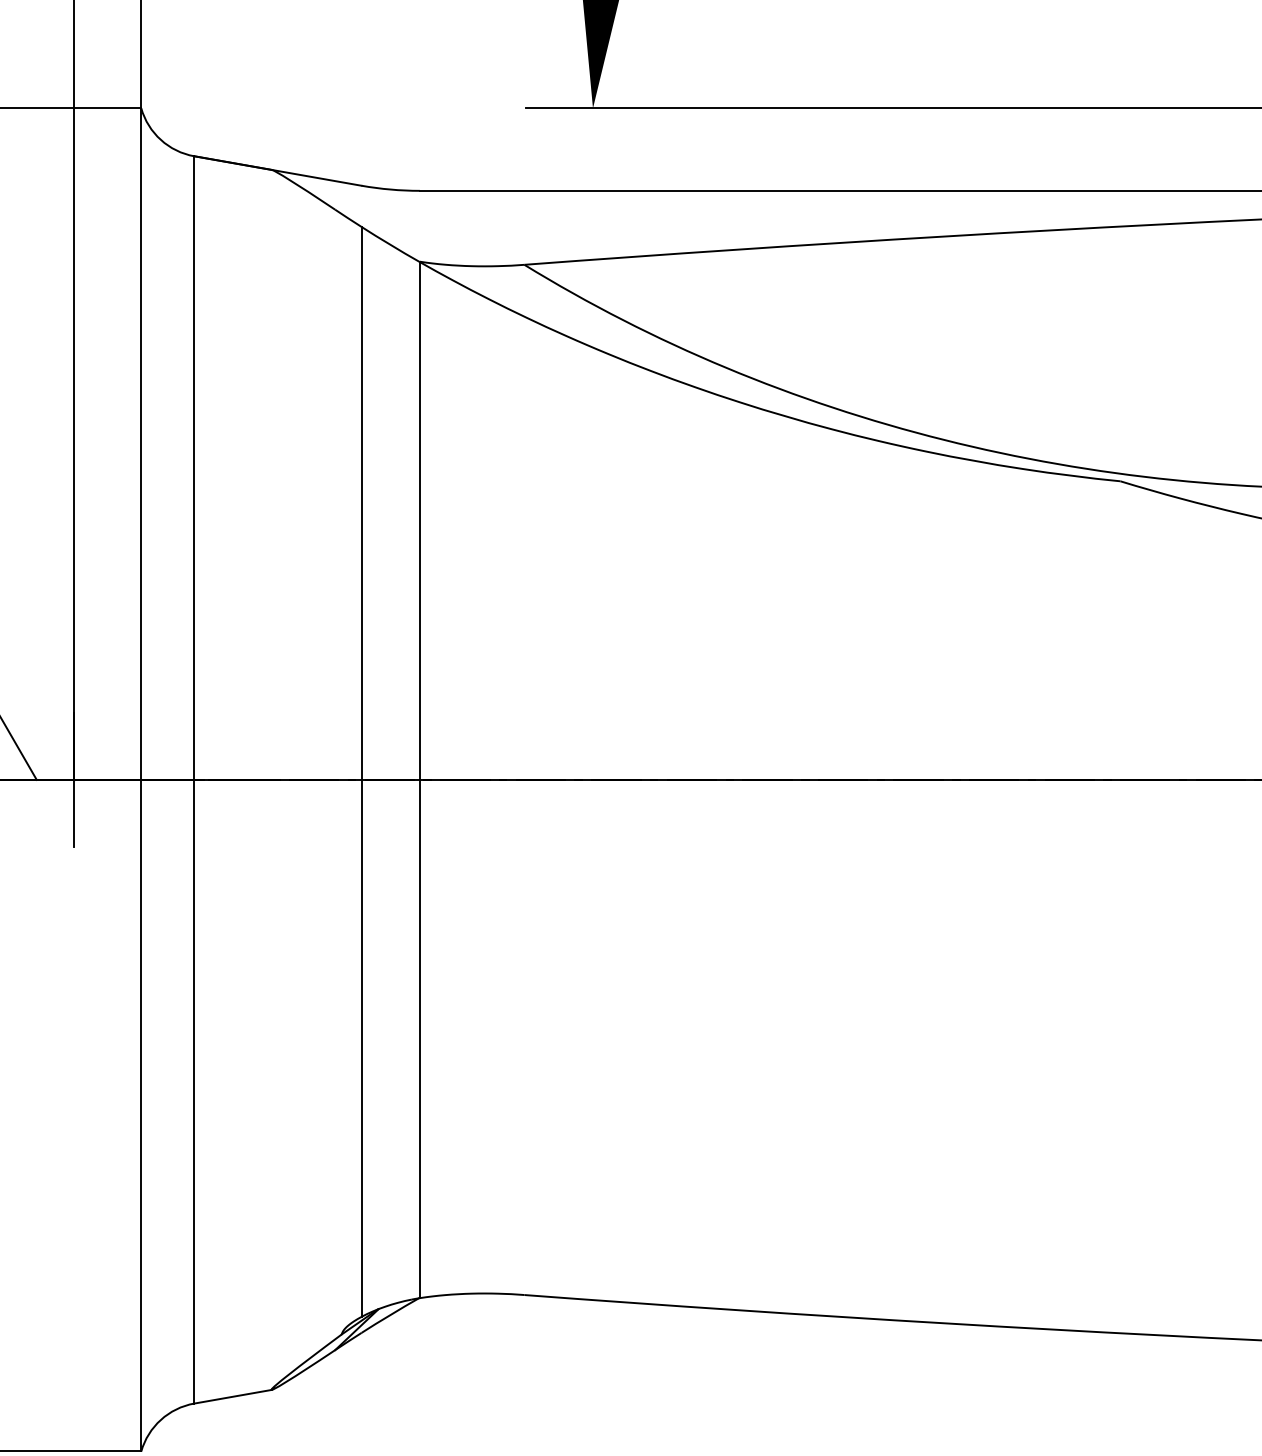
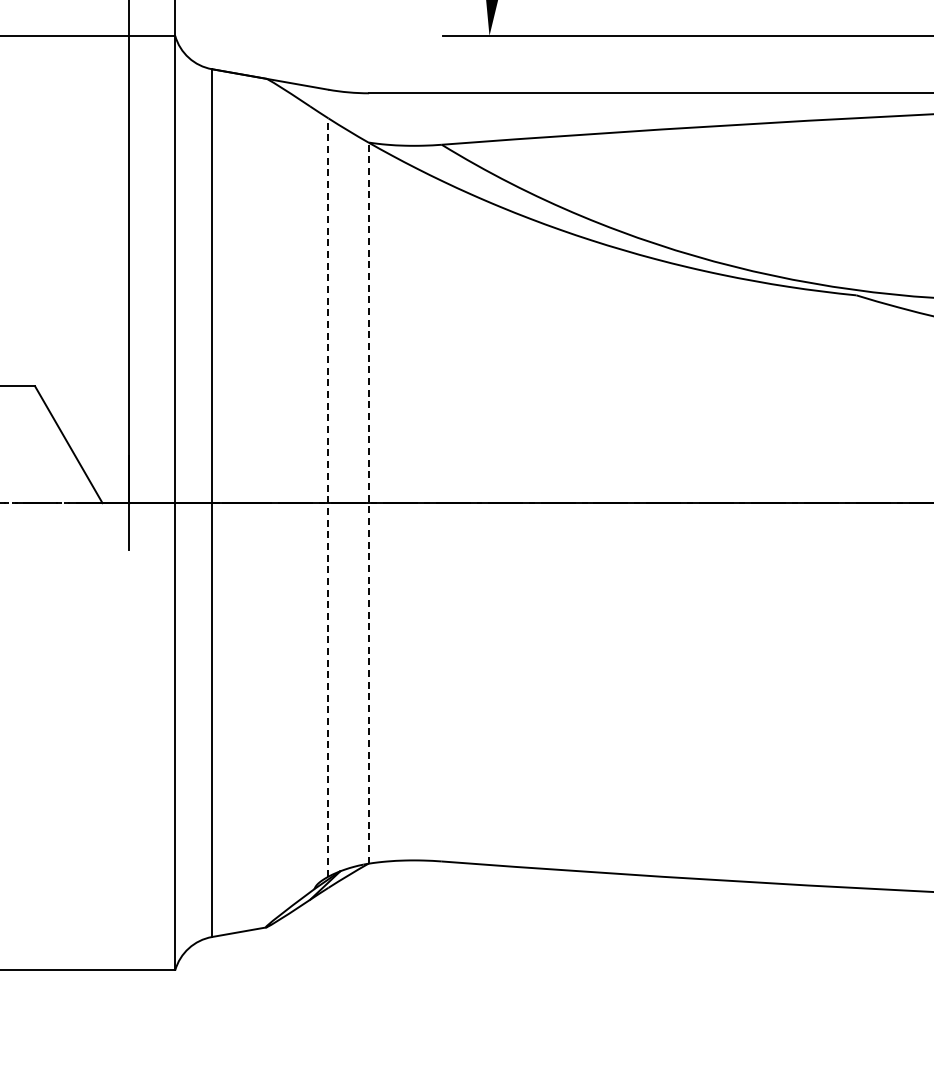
line: (361, 771) -> (328, 497), solid -> dashed
line: (420, 779) -> (369, 502), solid -> dashed

